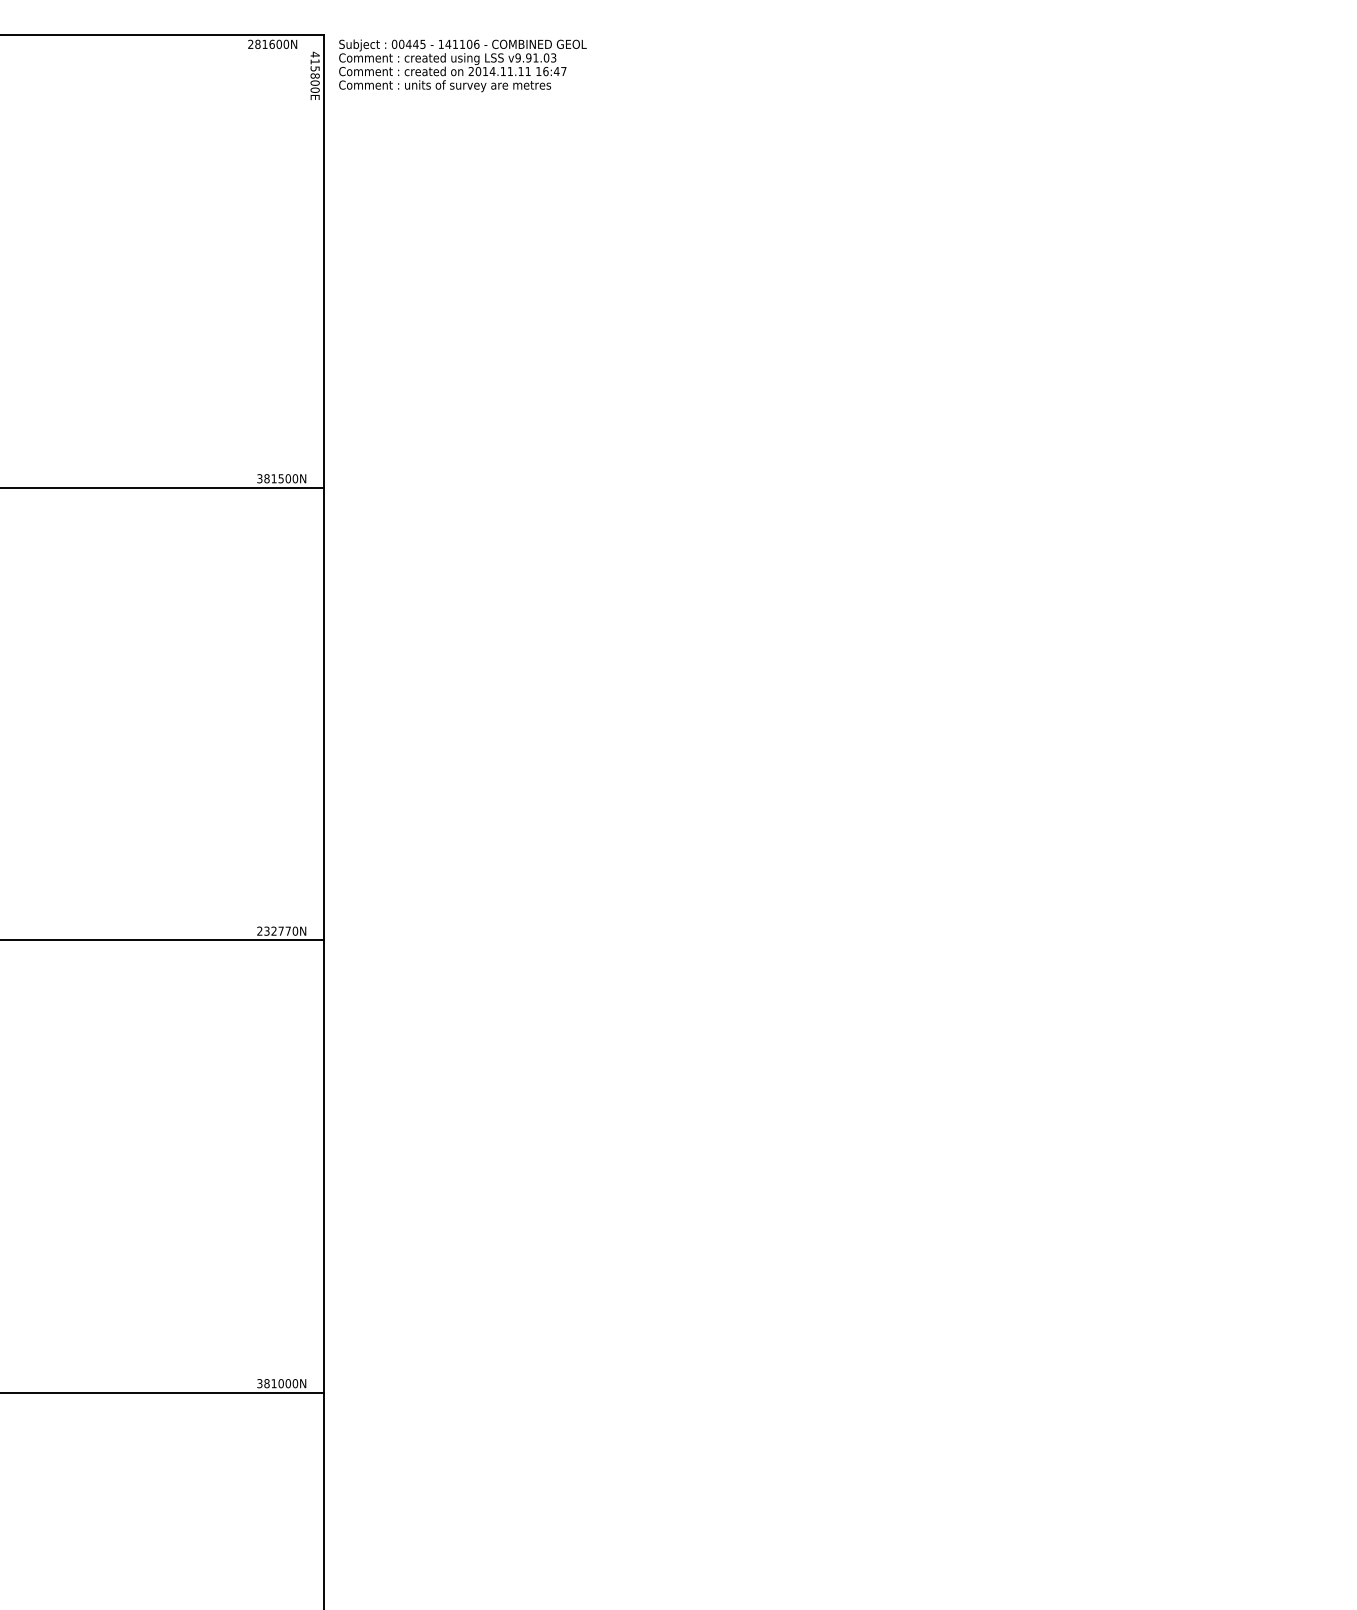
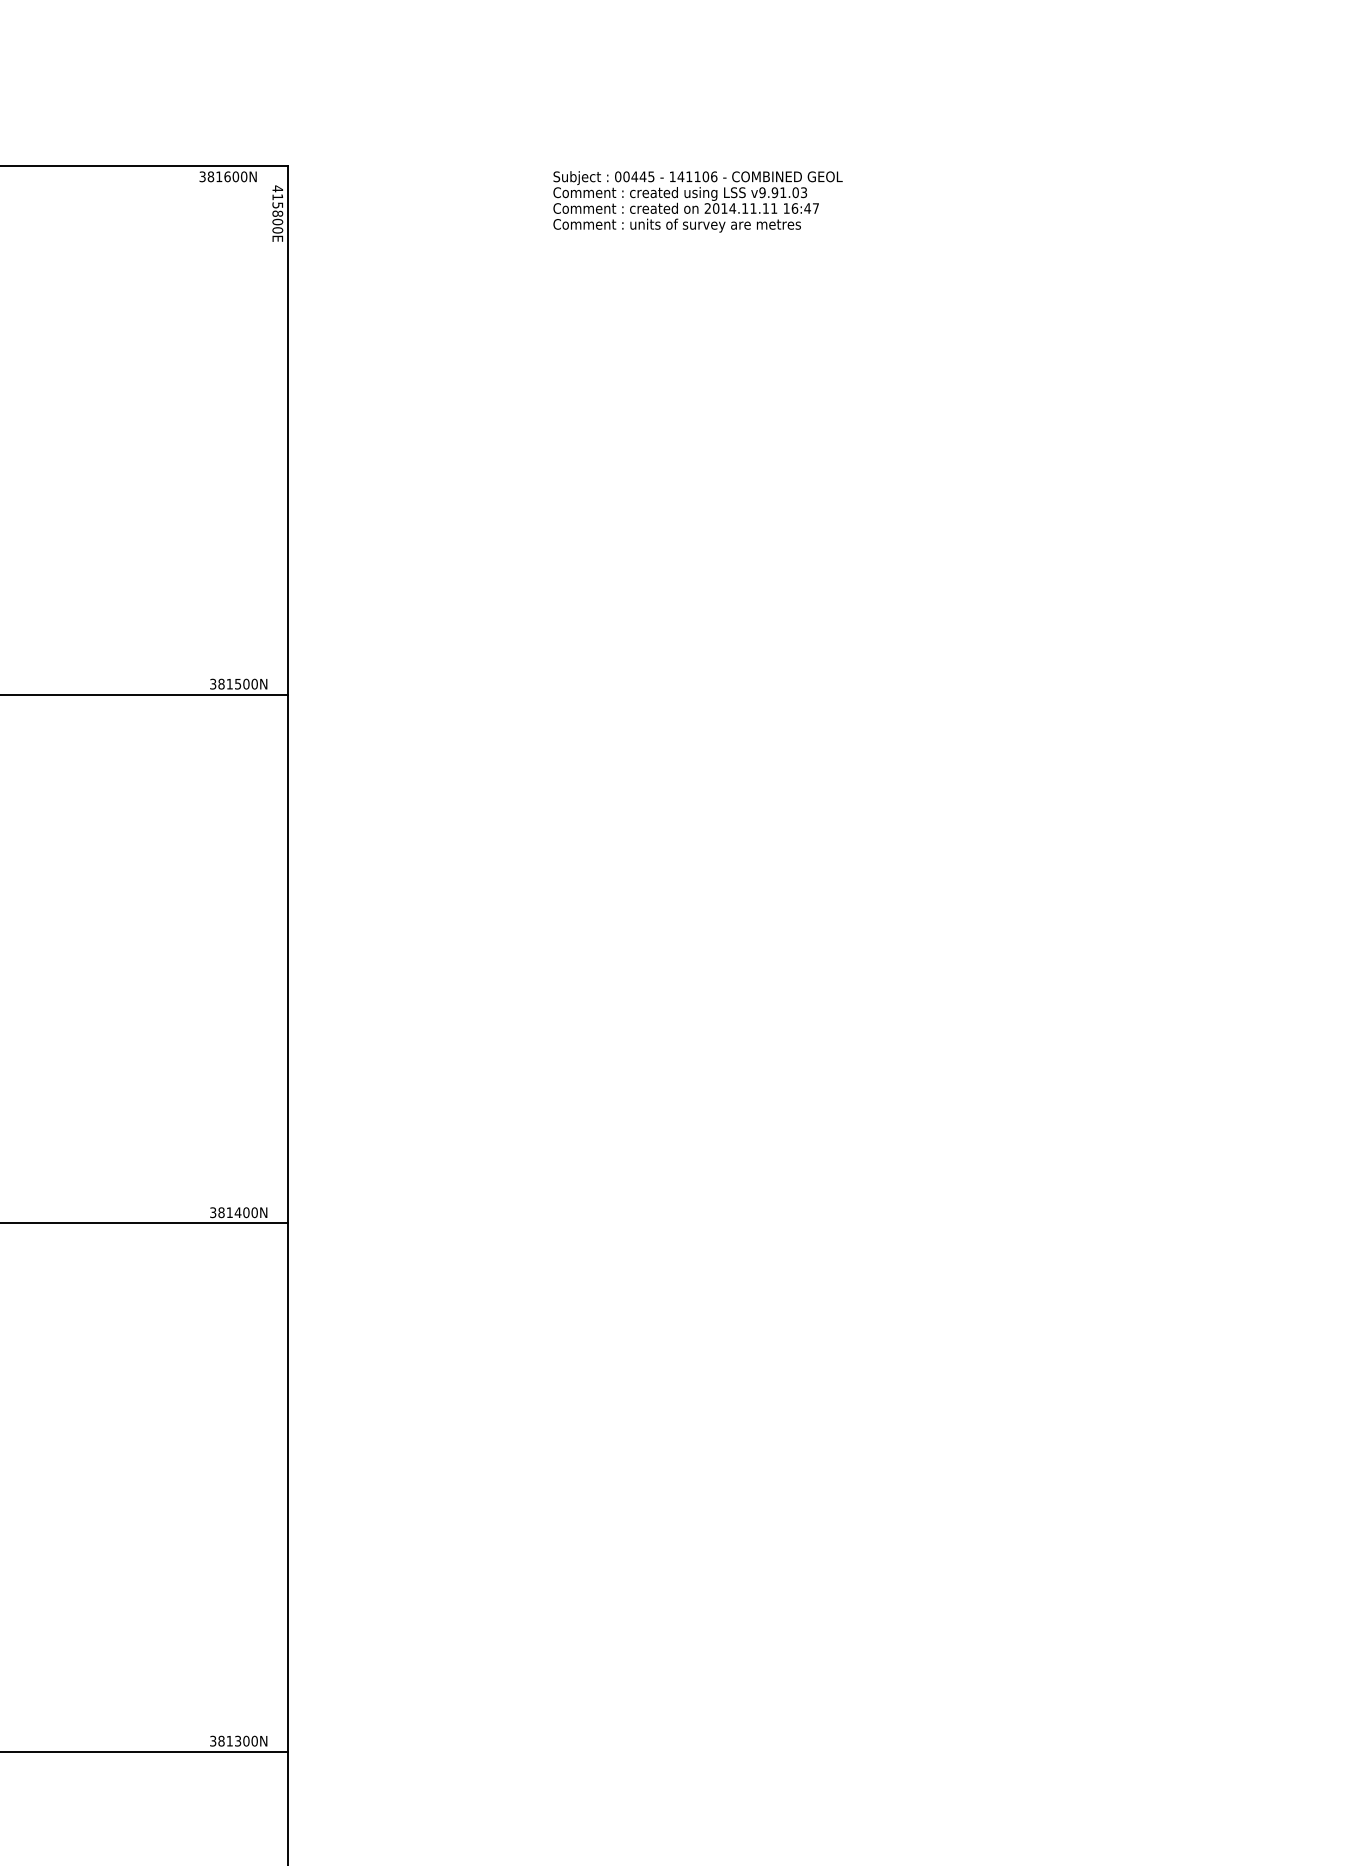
text: (250, 44) -> (202, 176), 281600N -> 381600N
text: (462, 65) -> (697, 201), moved
text: (274, 930) -> (230, 1211), 232770N -> 381400N
text: (280, 1383) -> (237, 1741), 381000N -> 381300N

